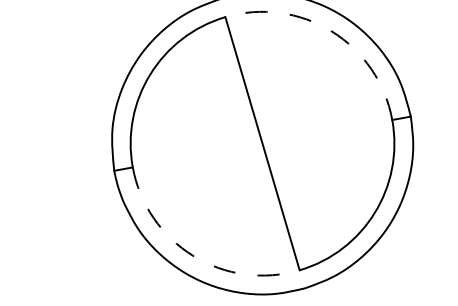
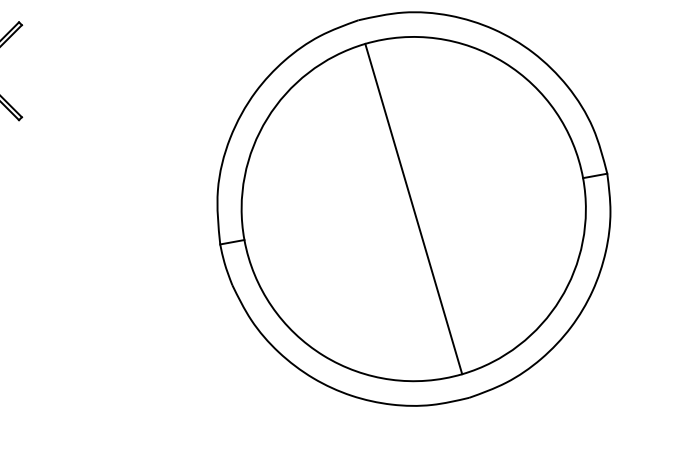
arc: (332, 31) -> (504, 62), dashed -> solid
arc: (193, 255) -> (323, 355), dashed -> solid

